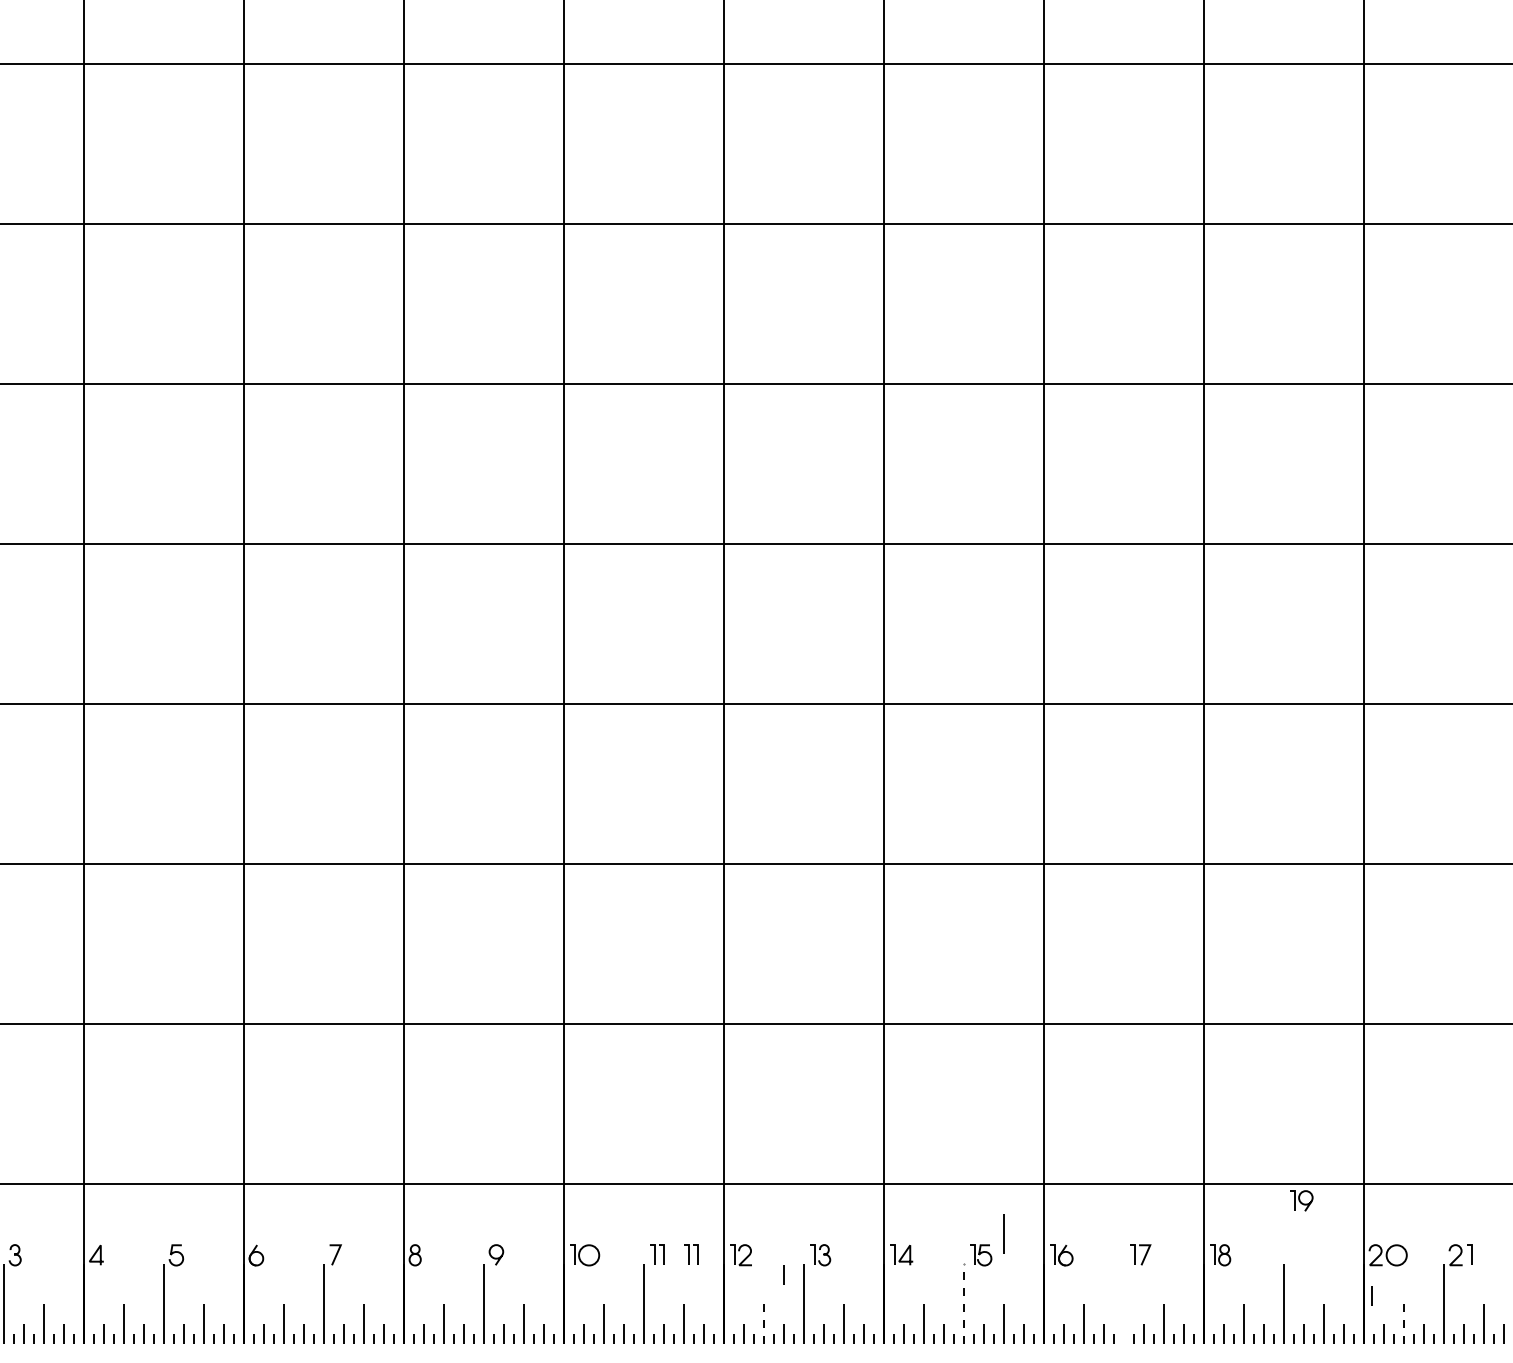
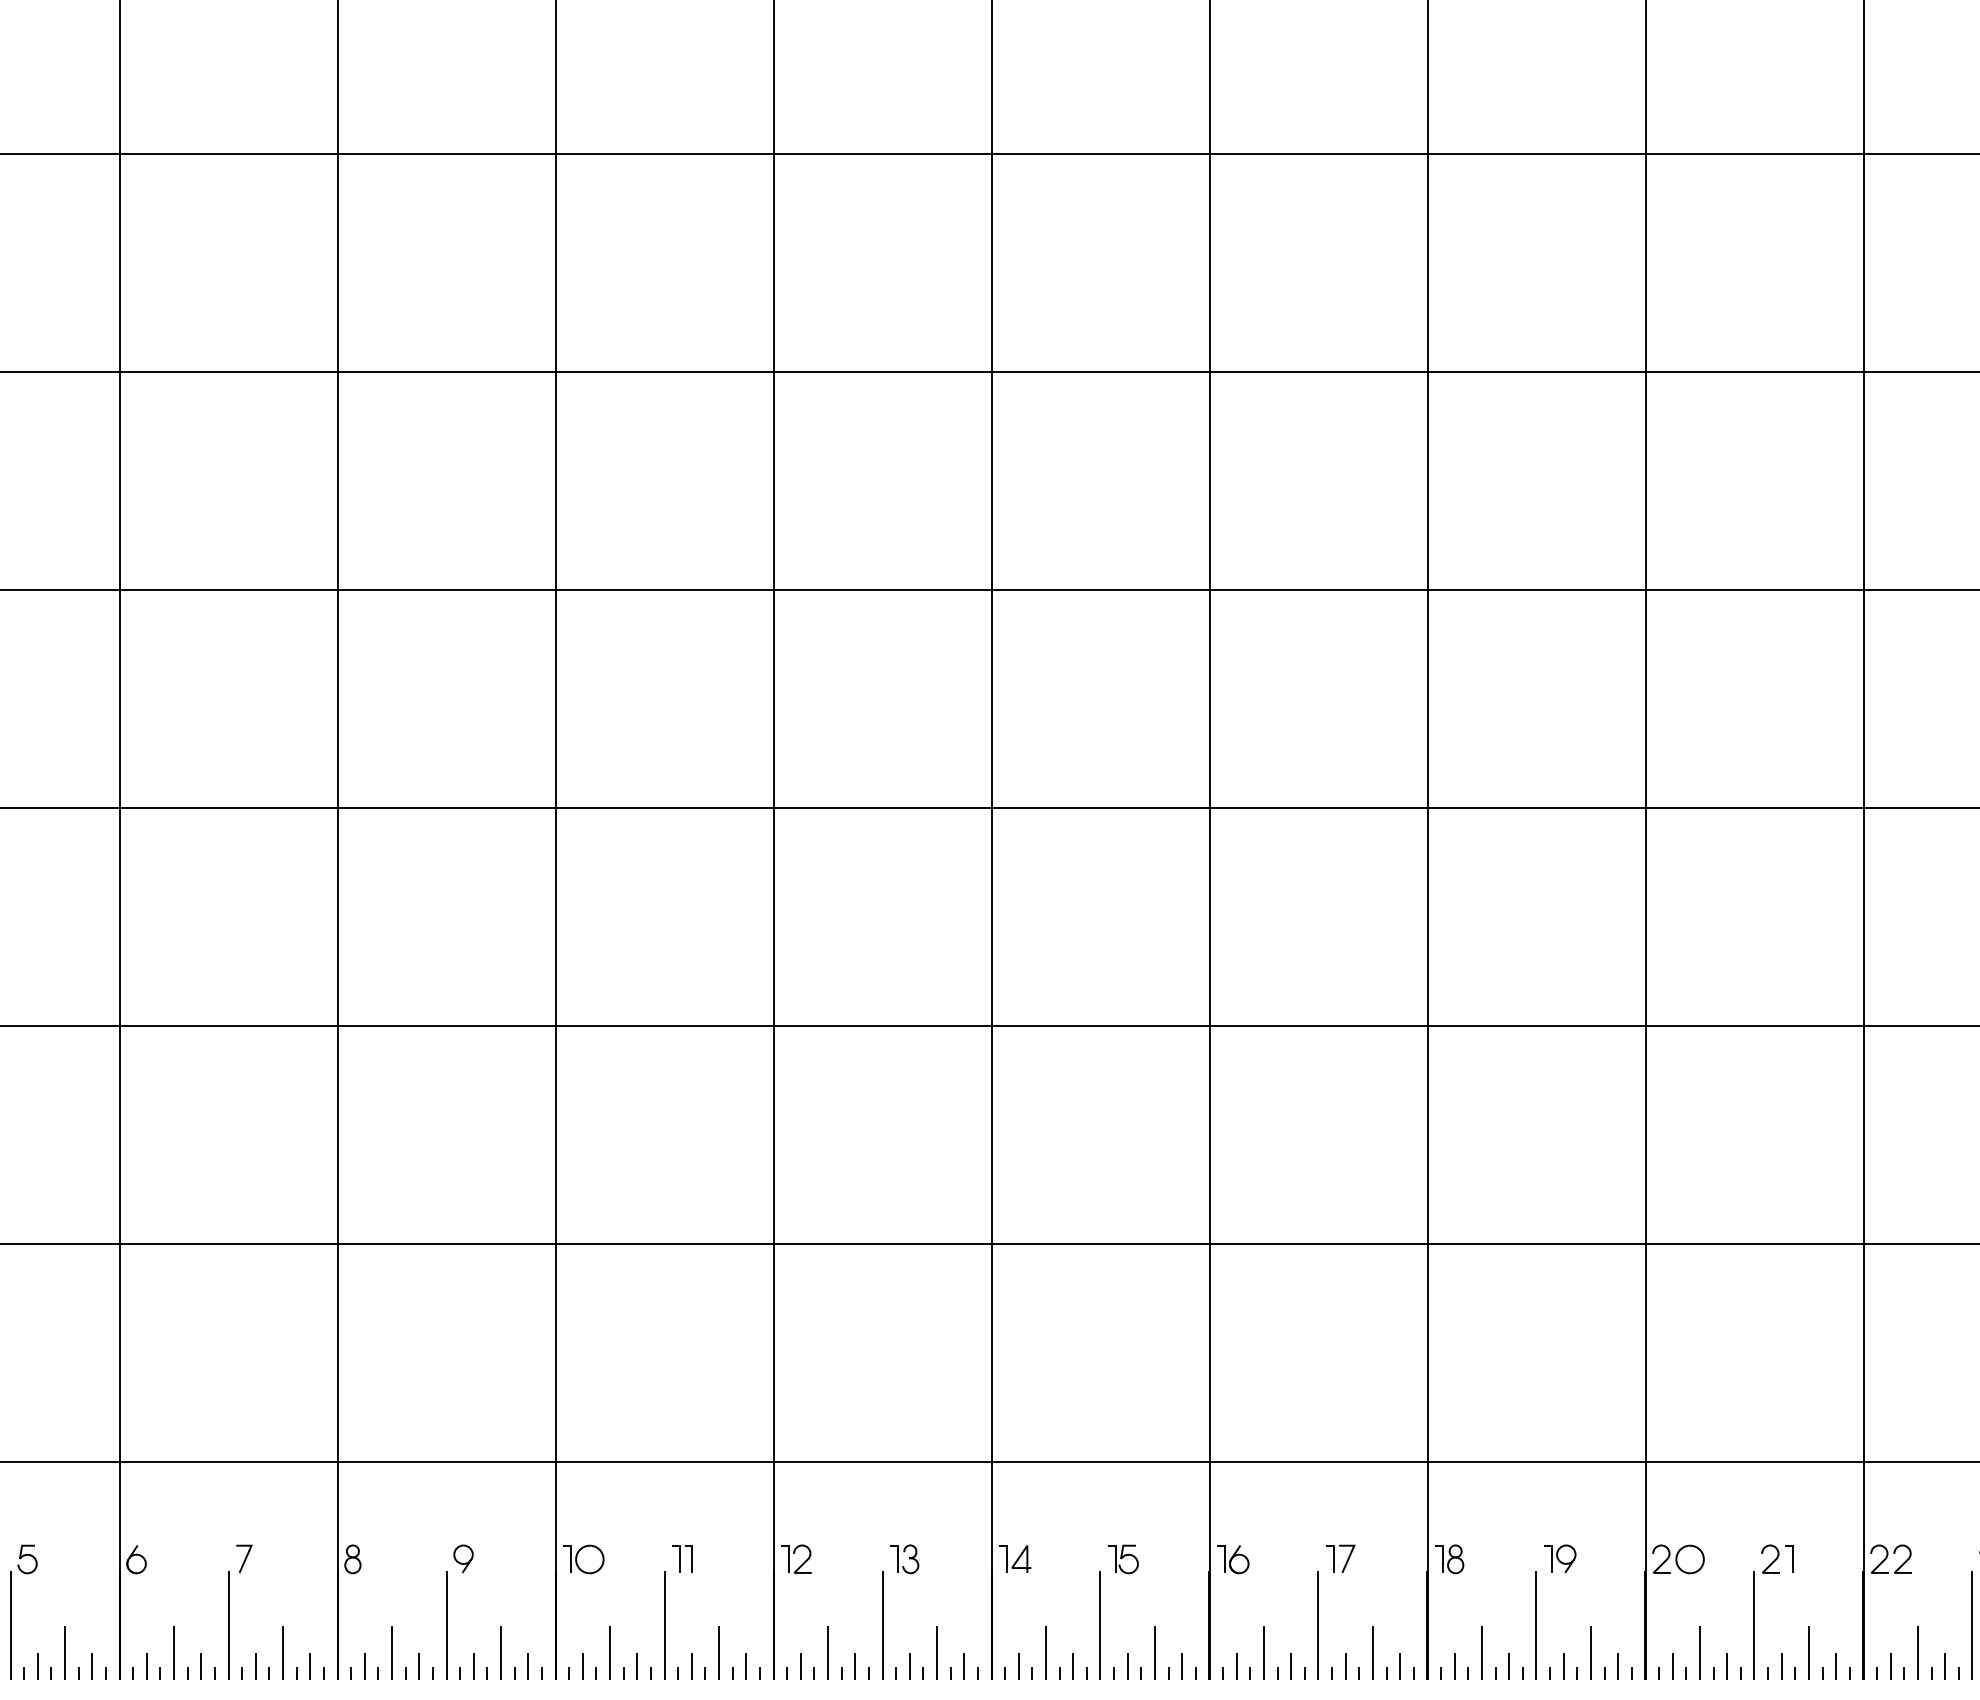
part: (1301, 1200) -> (1560, 1558), moved
line: (1003, 1233) -> (1154, 1529), removed
part: (691, 1254) -> (729, 1558), removed
line: (783, 1274) -> (854, 1585), removed
line: (1371, 1295) -> (1655, 1614), removed
line: (963, 1303) -> (1099, 1625), dashed -> solid
line: (1123, 1303) -> (1317, 1625), added
line: (763, 1323) -> (827, 1652), dashed -> solid
line: (1403, 1323) -> (1699, 1652), dashed -> solid

